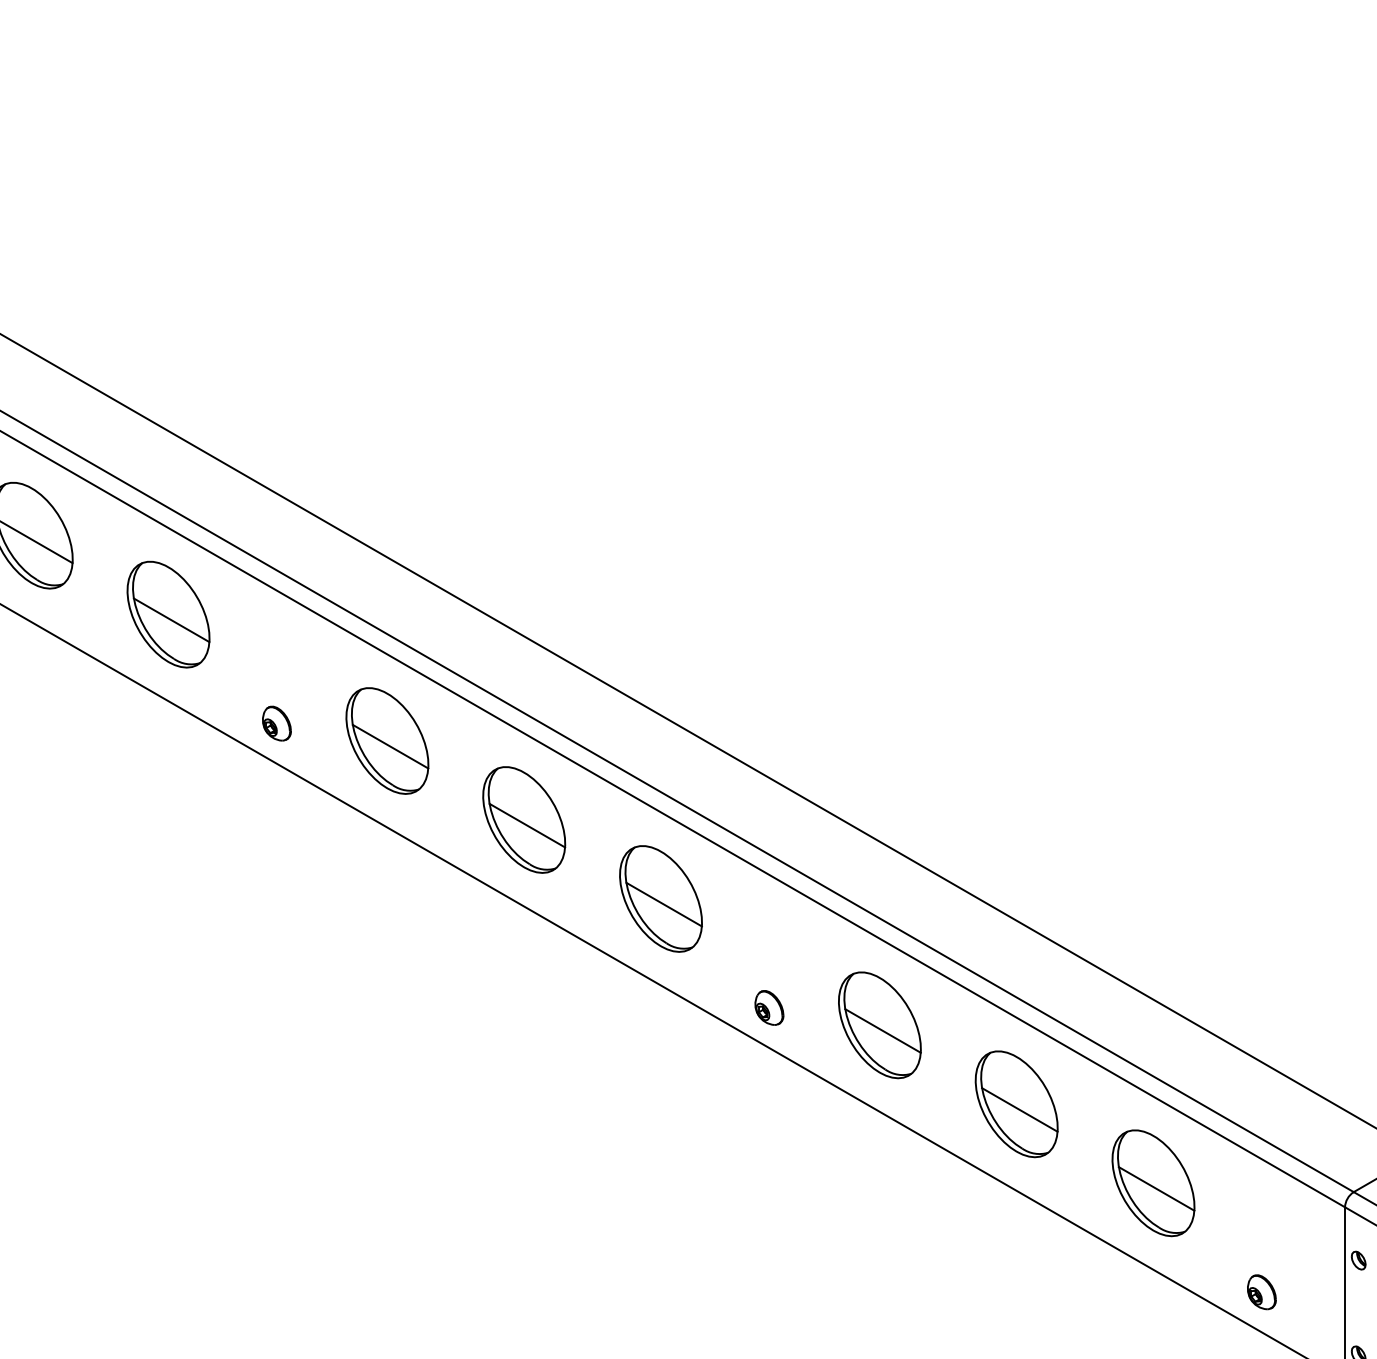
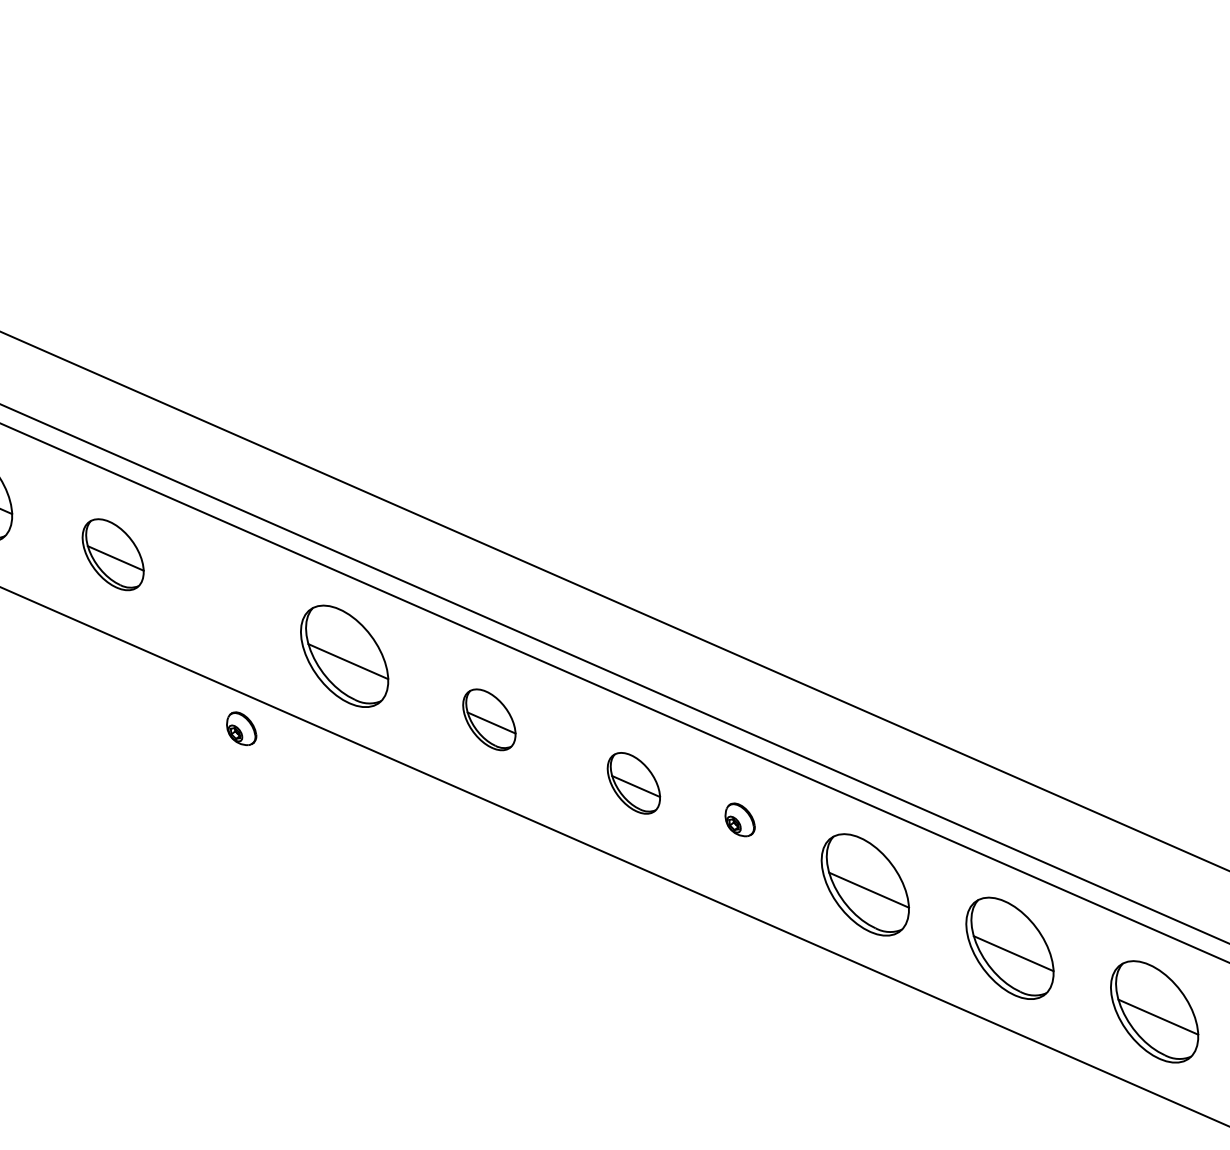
part: (168, 614) -> (113, 554), size x0.7
part: (276, 723) -> (241, 728), moved
part: (524, 819) -> (489, 719), size x0.6
part: (660, 898) -> (633, 782), size x0.6
part: (769, 1007) -> (740, 819), moved

